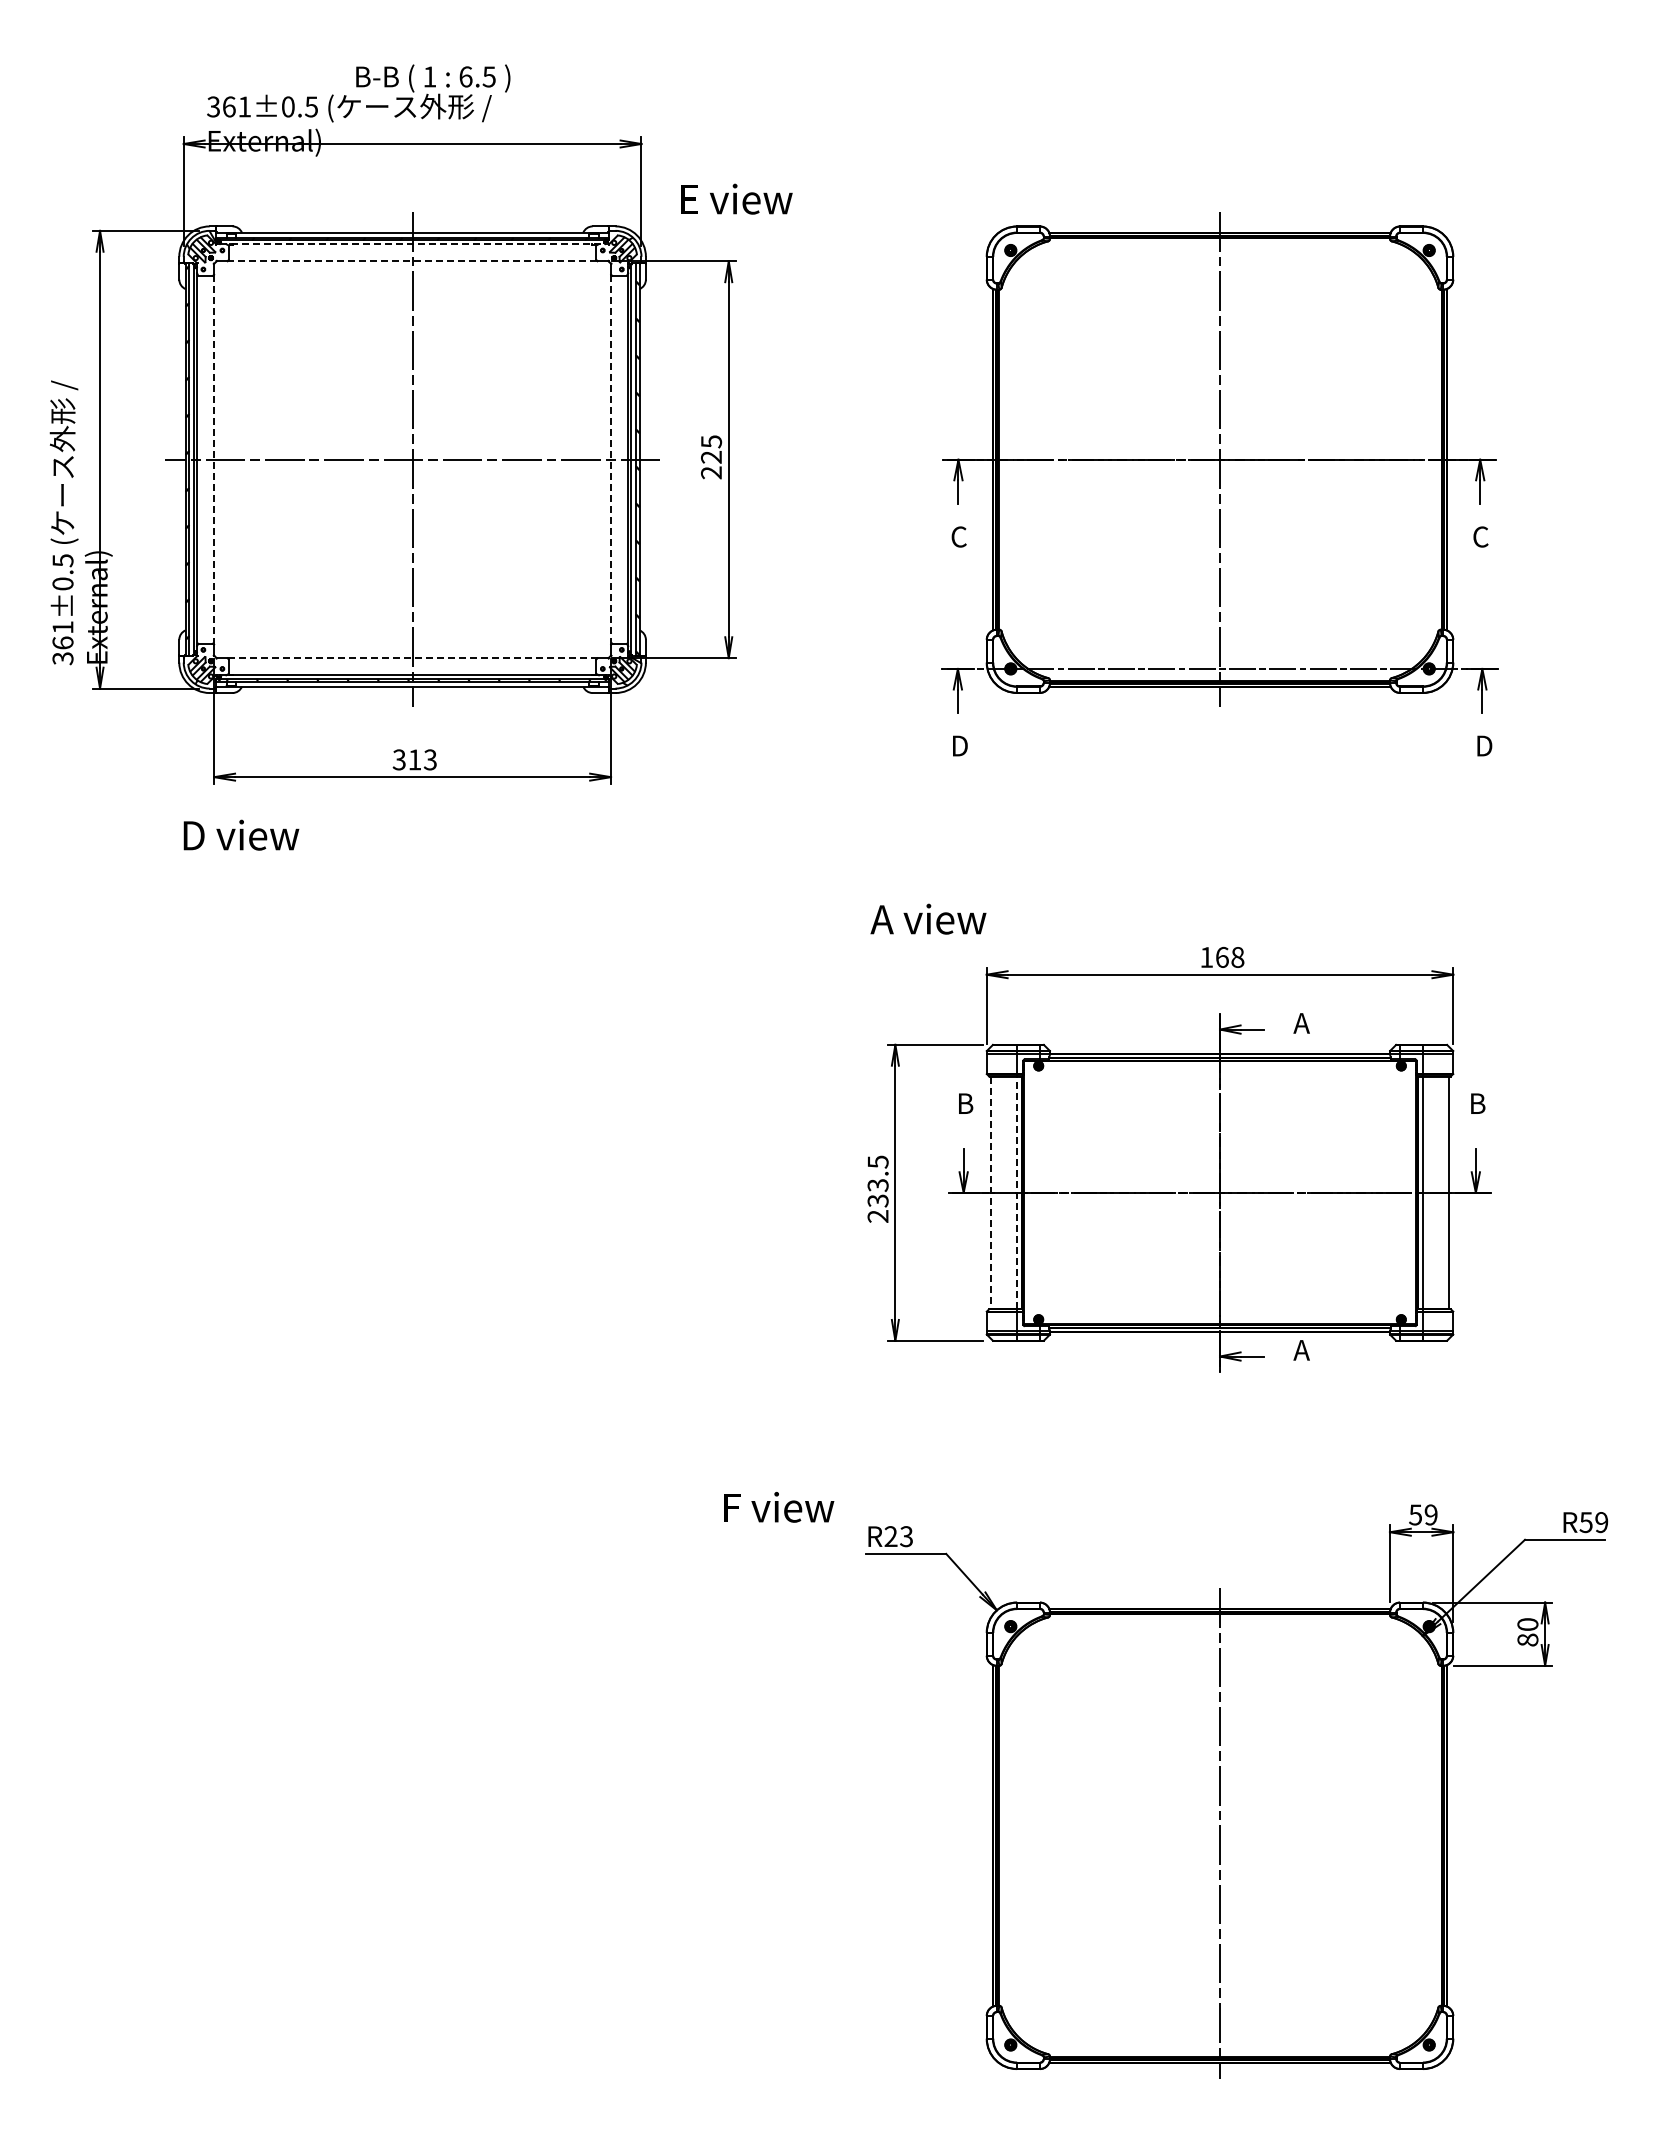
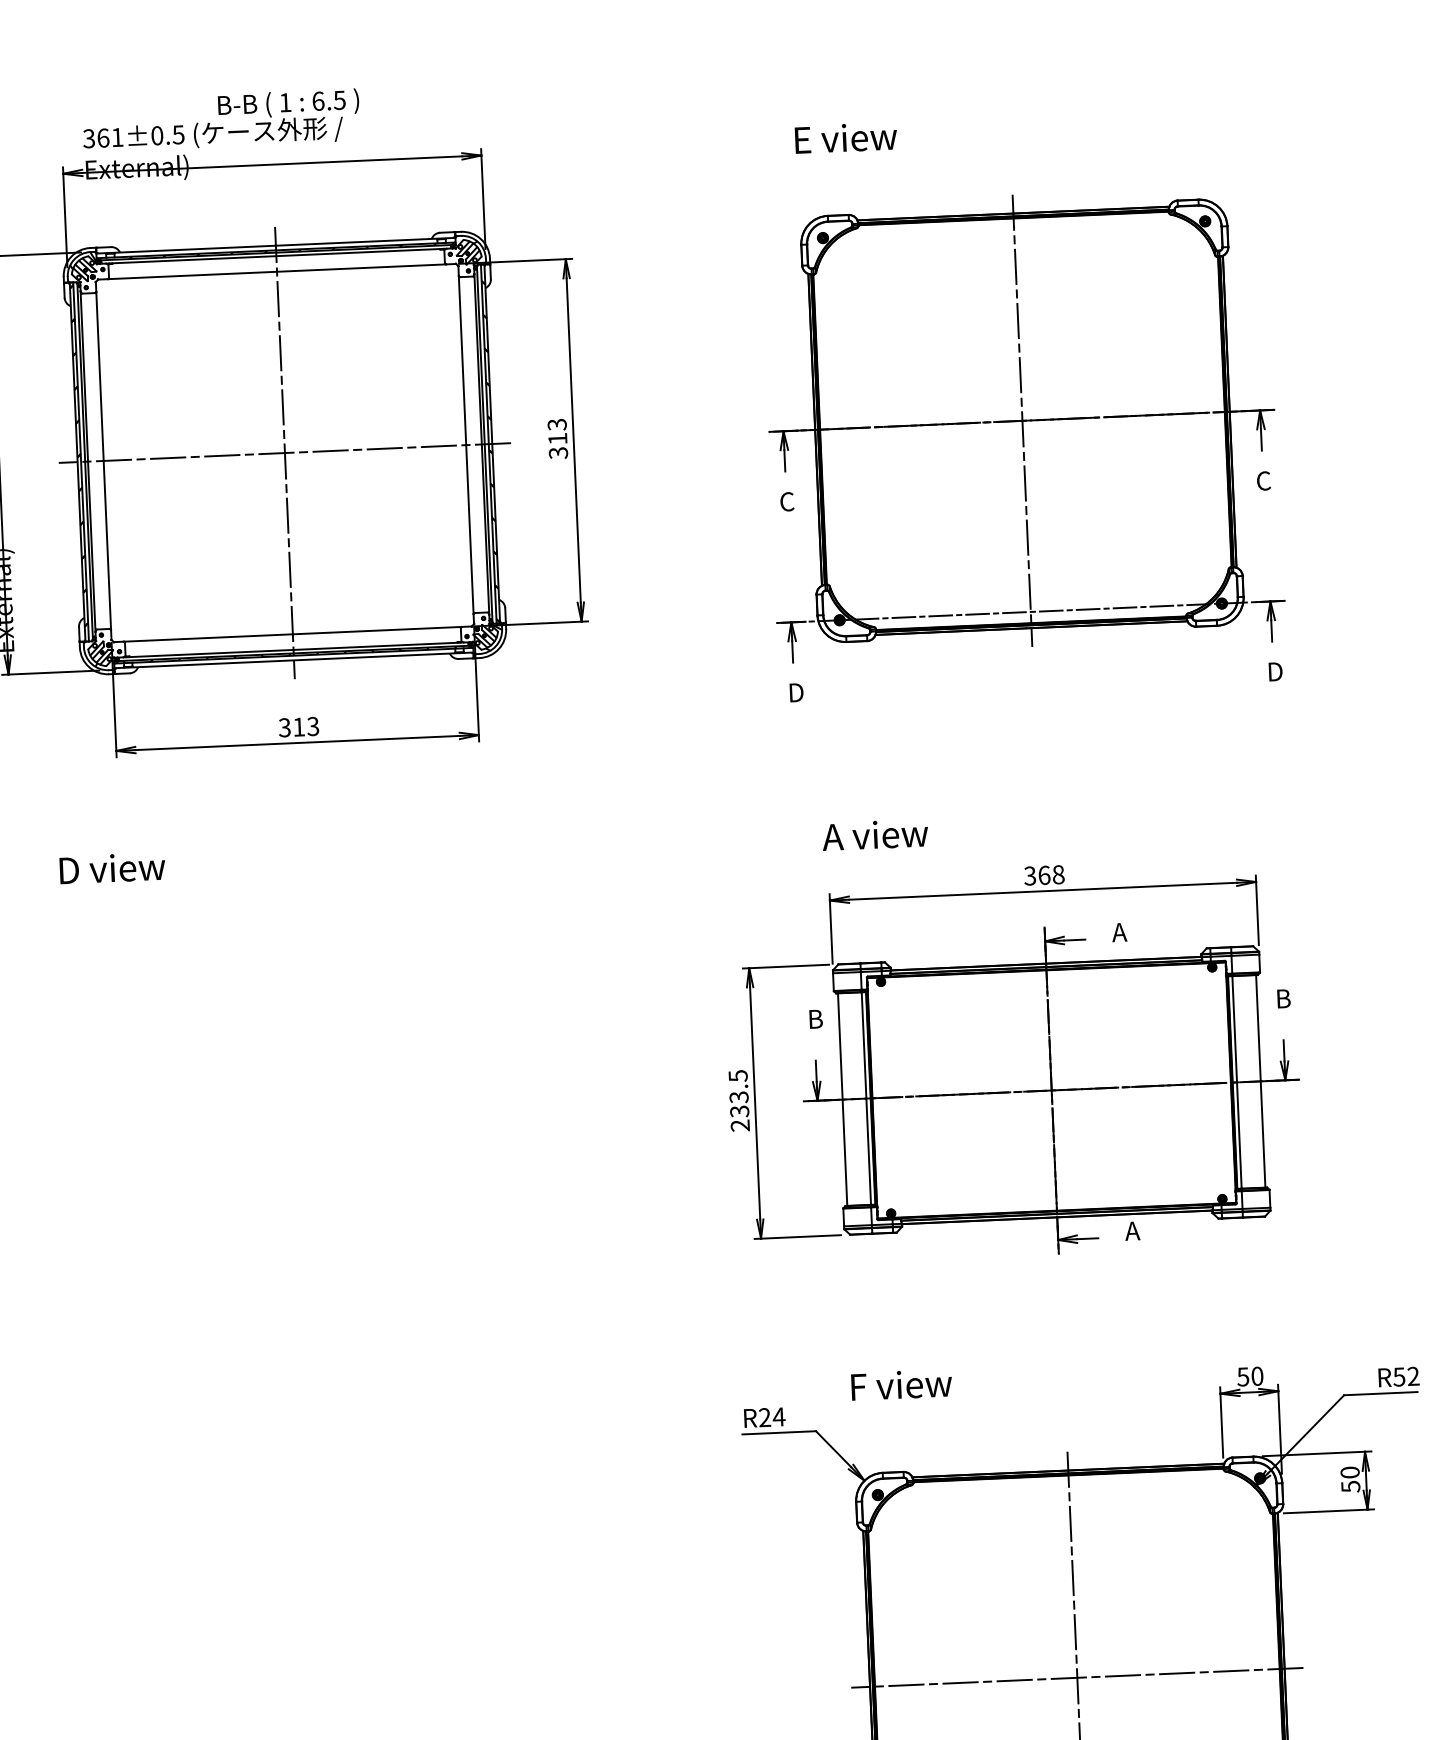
text: (736, 198) -> (845, 137), moved
line: (412, 244) -> (276, 256), dashed -> solid
line: (413, 261) -> (277, 271), dashed -> solid
text: (711, 457) -> (557, 439), 225 -> 313
line: (214, 459) -> (103, 460), dashed -> solid
line: (611, 460) -> (466, 445), dashed -> solid
line: (412, 658) -> (292, 634), dashed -> solid
text: (241, 834) -> (112, 867), moved
text: (928, 918) -> (875, 834), moved
text: (1206, 956) -> (1029, 875), 168 -> 368
line: (1017, 1192) -> (866, 1098), dashed -> solid
line: (991, 1193) -> (842, 1100), dashed -> solid
text: (779, 1507) -> (902, 1385), moved
text: (1430, 1514) -> (1256, 1375), 59 -> 50
text: (1601, 1522) -> (1413, 1376), R59 -> R52
text: (906, 1536) -> (779, 1416), R23 -> R24
text: (1527, 1639) -> (1350, 1486), 80 -> 50
line: (1219, 1835) -> (1076, 1677), added

